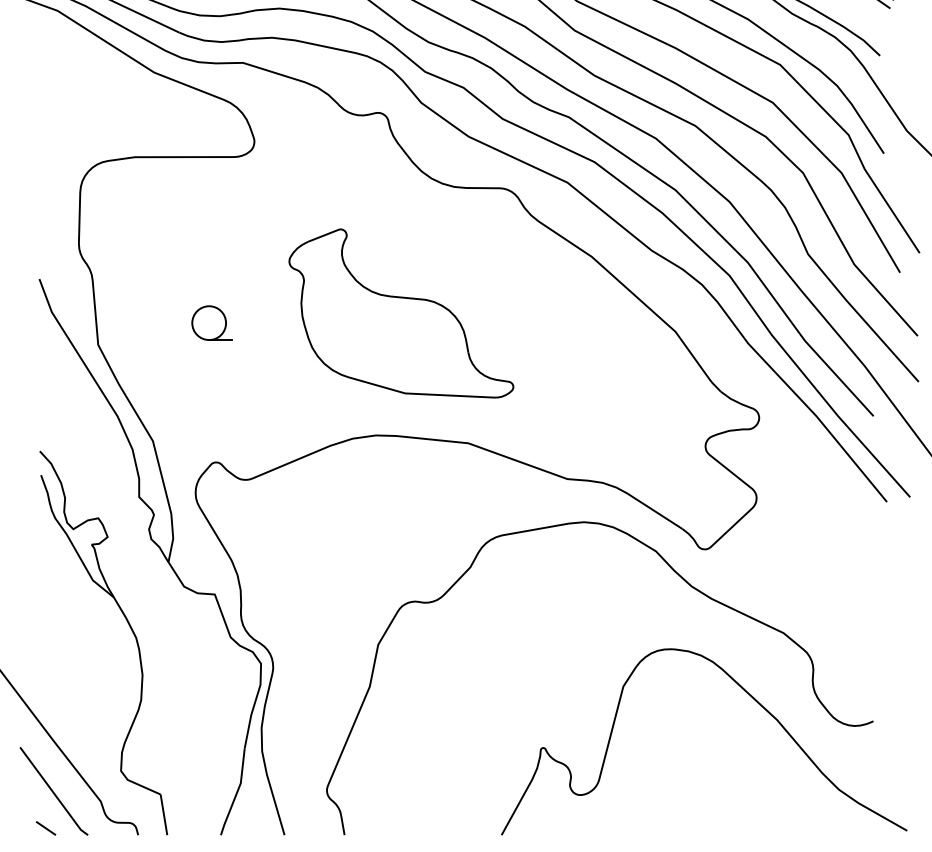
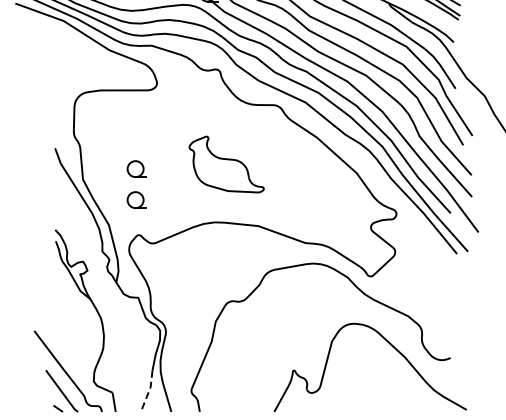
part: (400, 313) -> (226, 164), size x0.7
part: (211, 387) -> (136, 199), added
line: (236, 794) -> (148, 392), solid -> dashed

